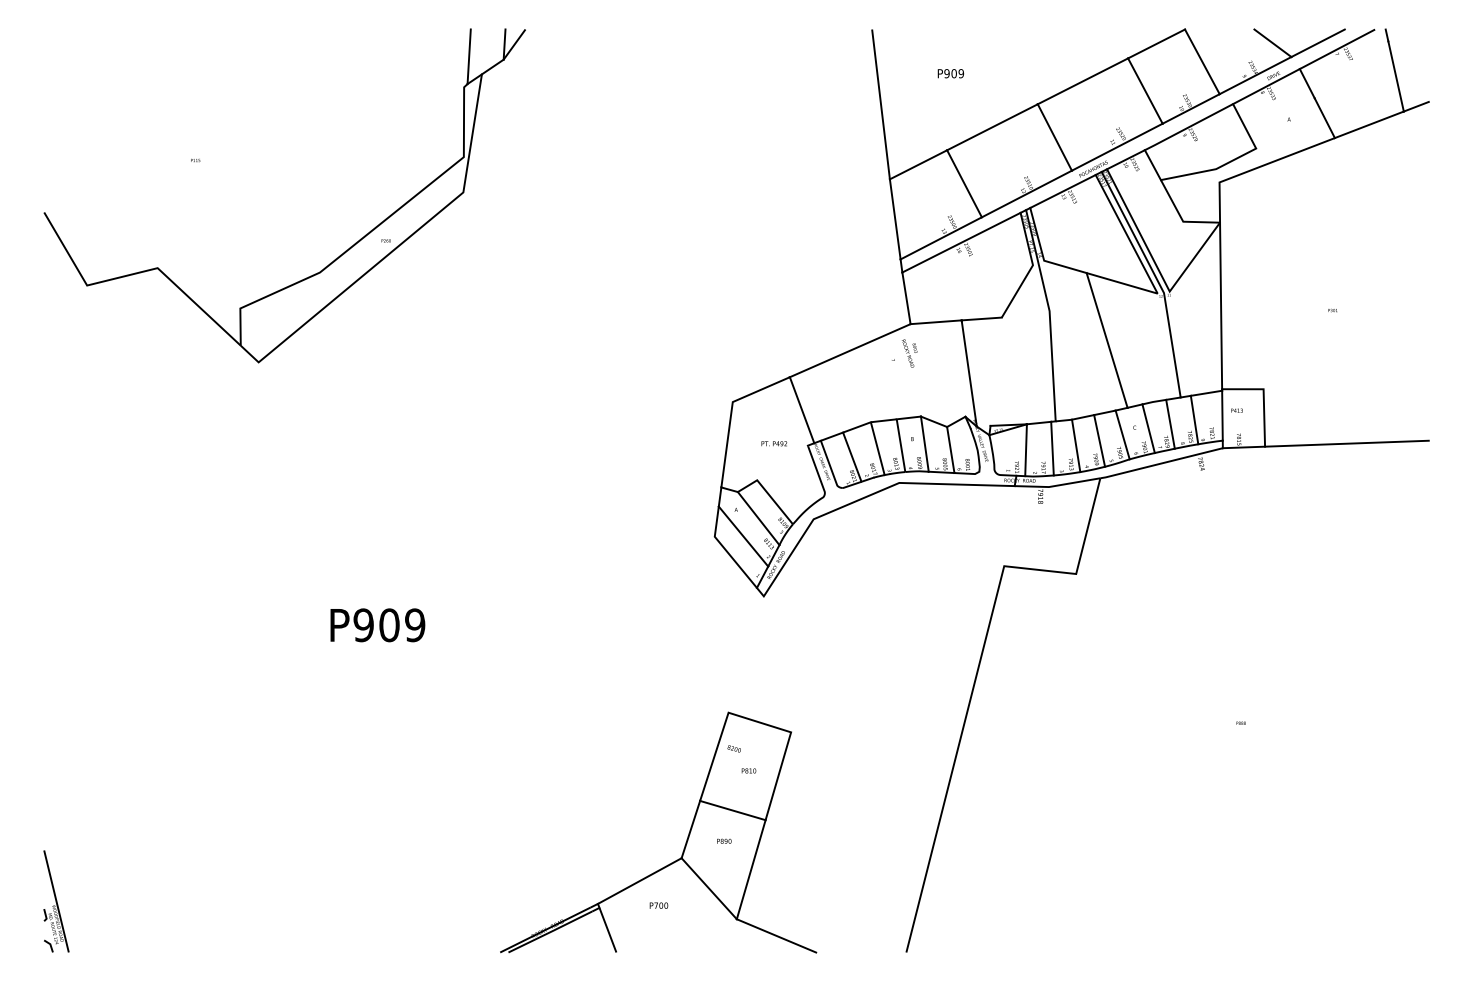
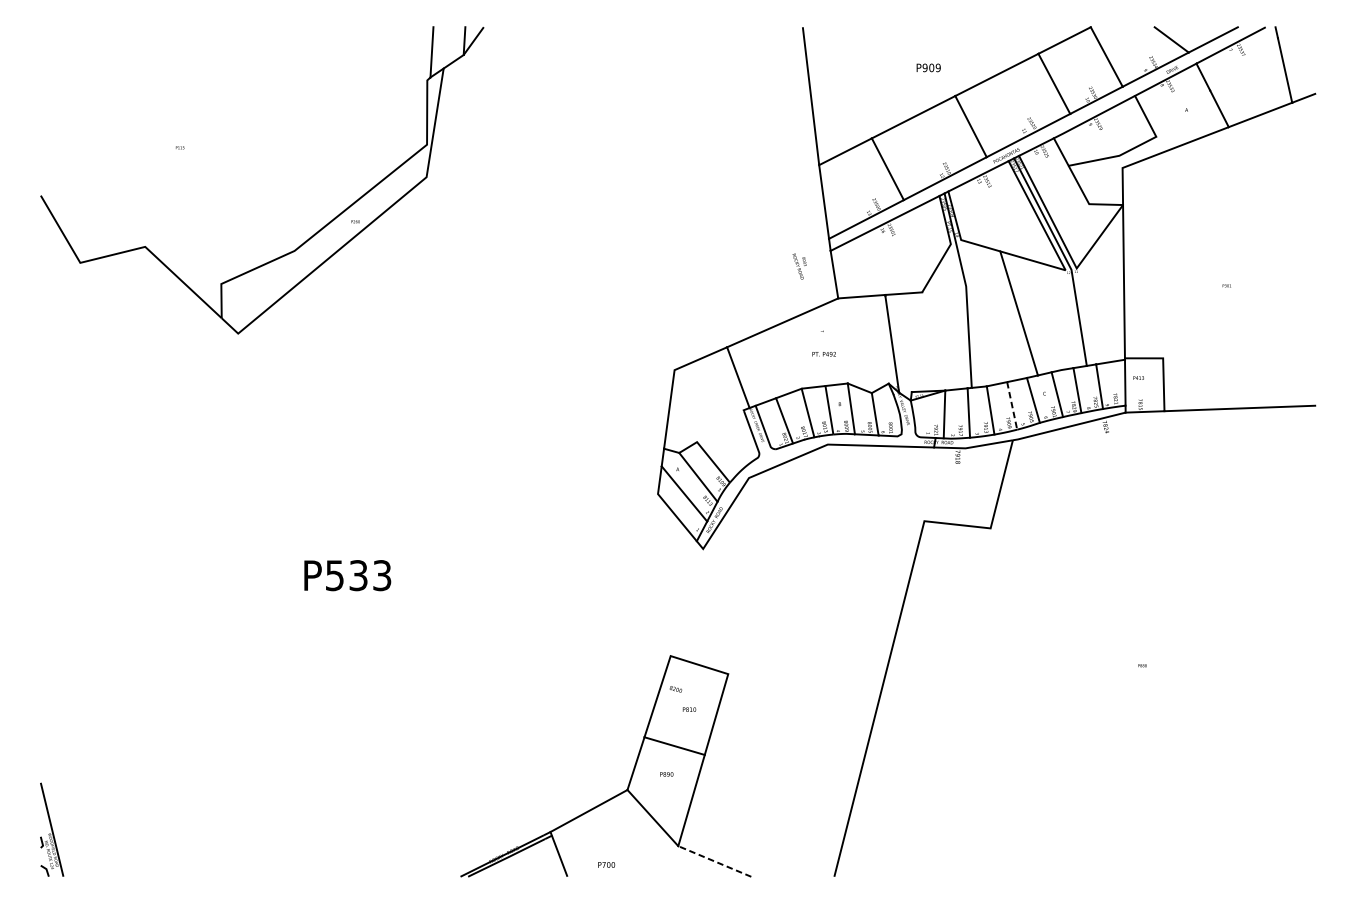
text: (950, 73) -> (928, 67), moved
text: (909, 353) -> (799, 266), moved
line: (1099, 441) -> (1012, 406), solid -> dashed
text: (774, 443) -> (824, 353), moved
text: (389, 625) -> (358, 575), P909 -> P533
text: (658, 905) -> (606, 864), moved
line: (776, 935) -> (714, 861), solid -> dashed

